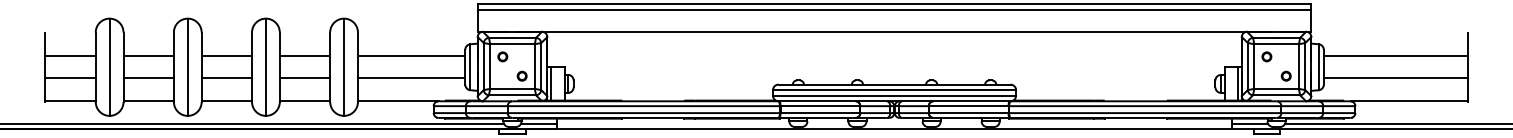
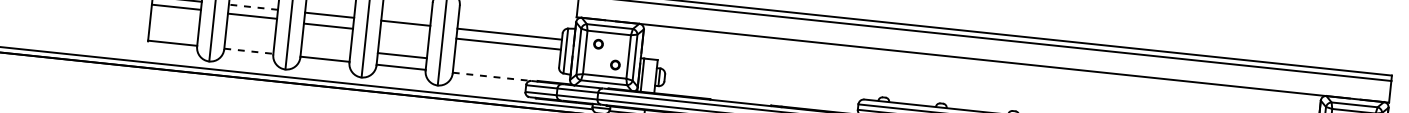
line: (148, 56) -> (253, 7), solid -> dashed
line: (70, 78) -> (176, 7), moved
line: (148, 78) -> (252, 16), moved
line: (226, 78) -> (328, 26), moved
line: (304, 78) -> (401, 55), moved
line: (411, 78) -> (508, 44), moved
line: (149, 101) -> (249, 51), solid -> dashed
line: (398, 101) -> (492, 77), solid -> dashed

